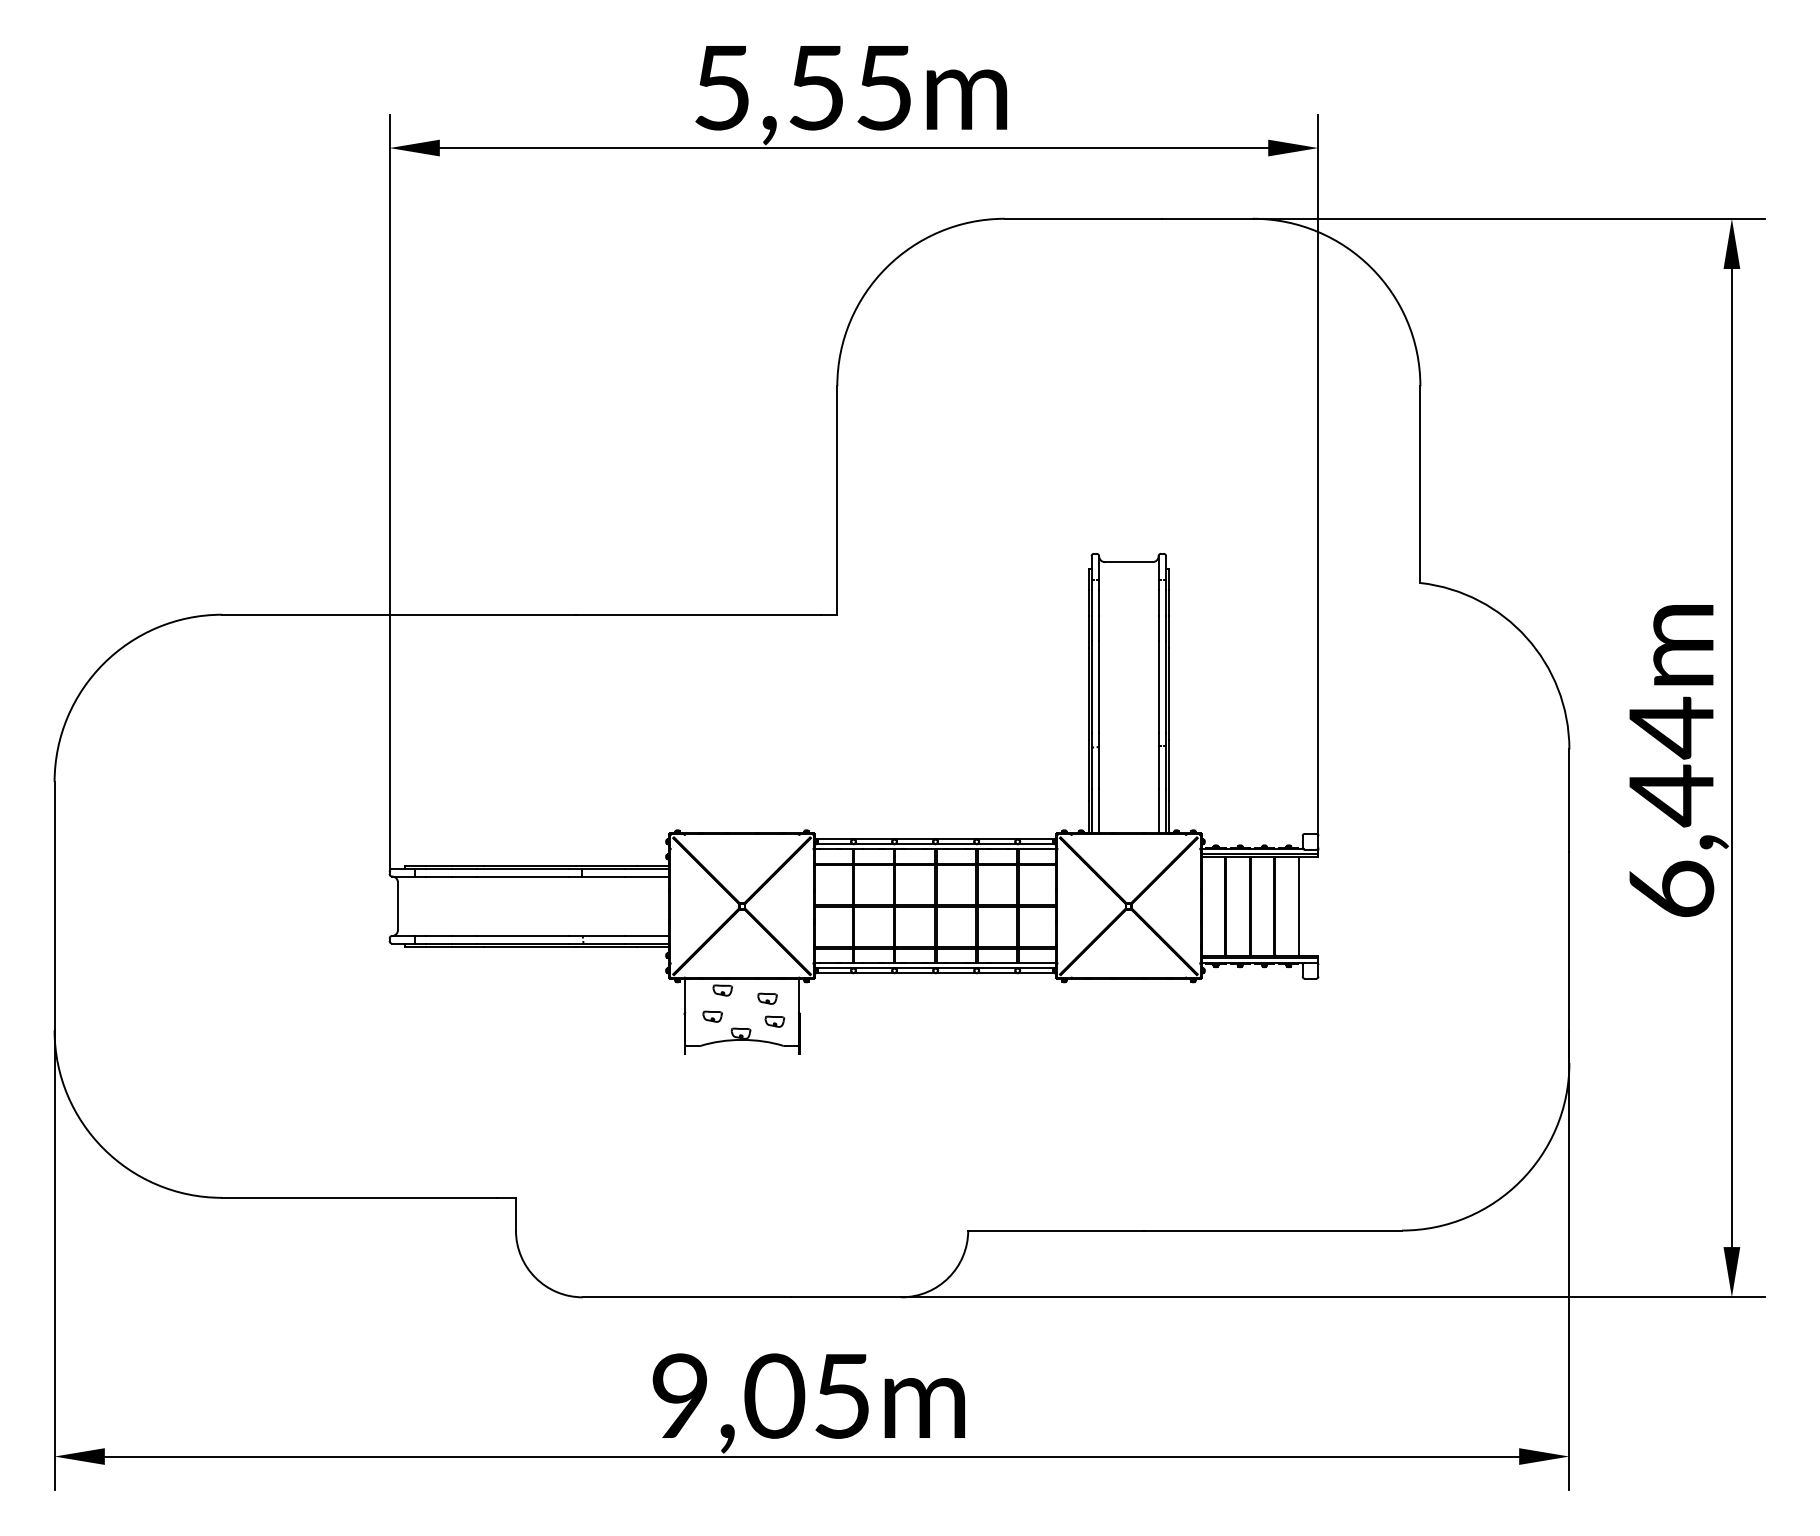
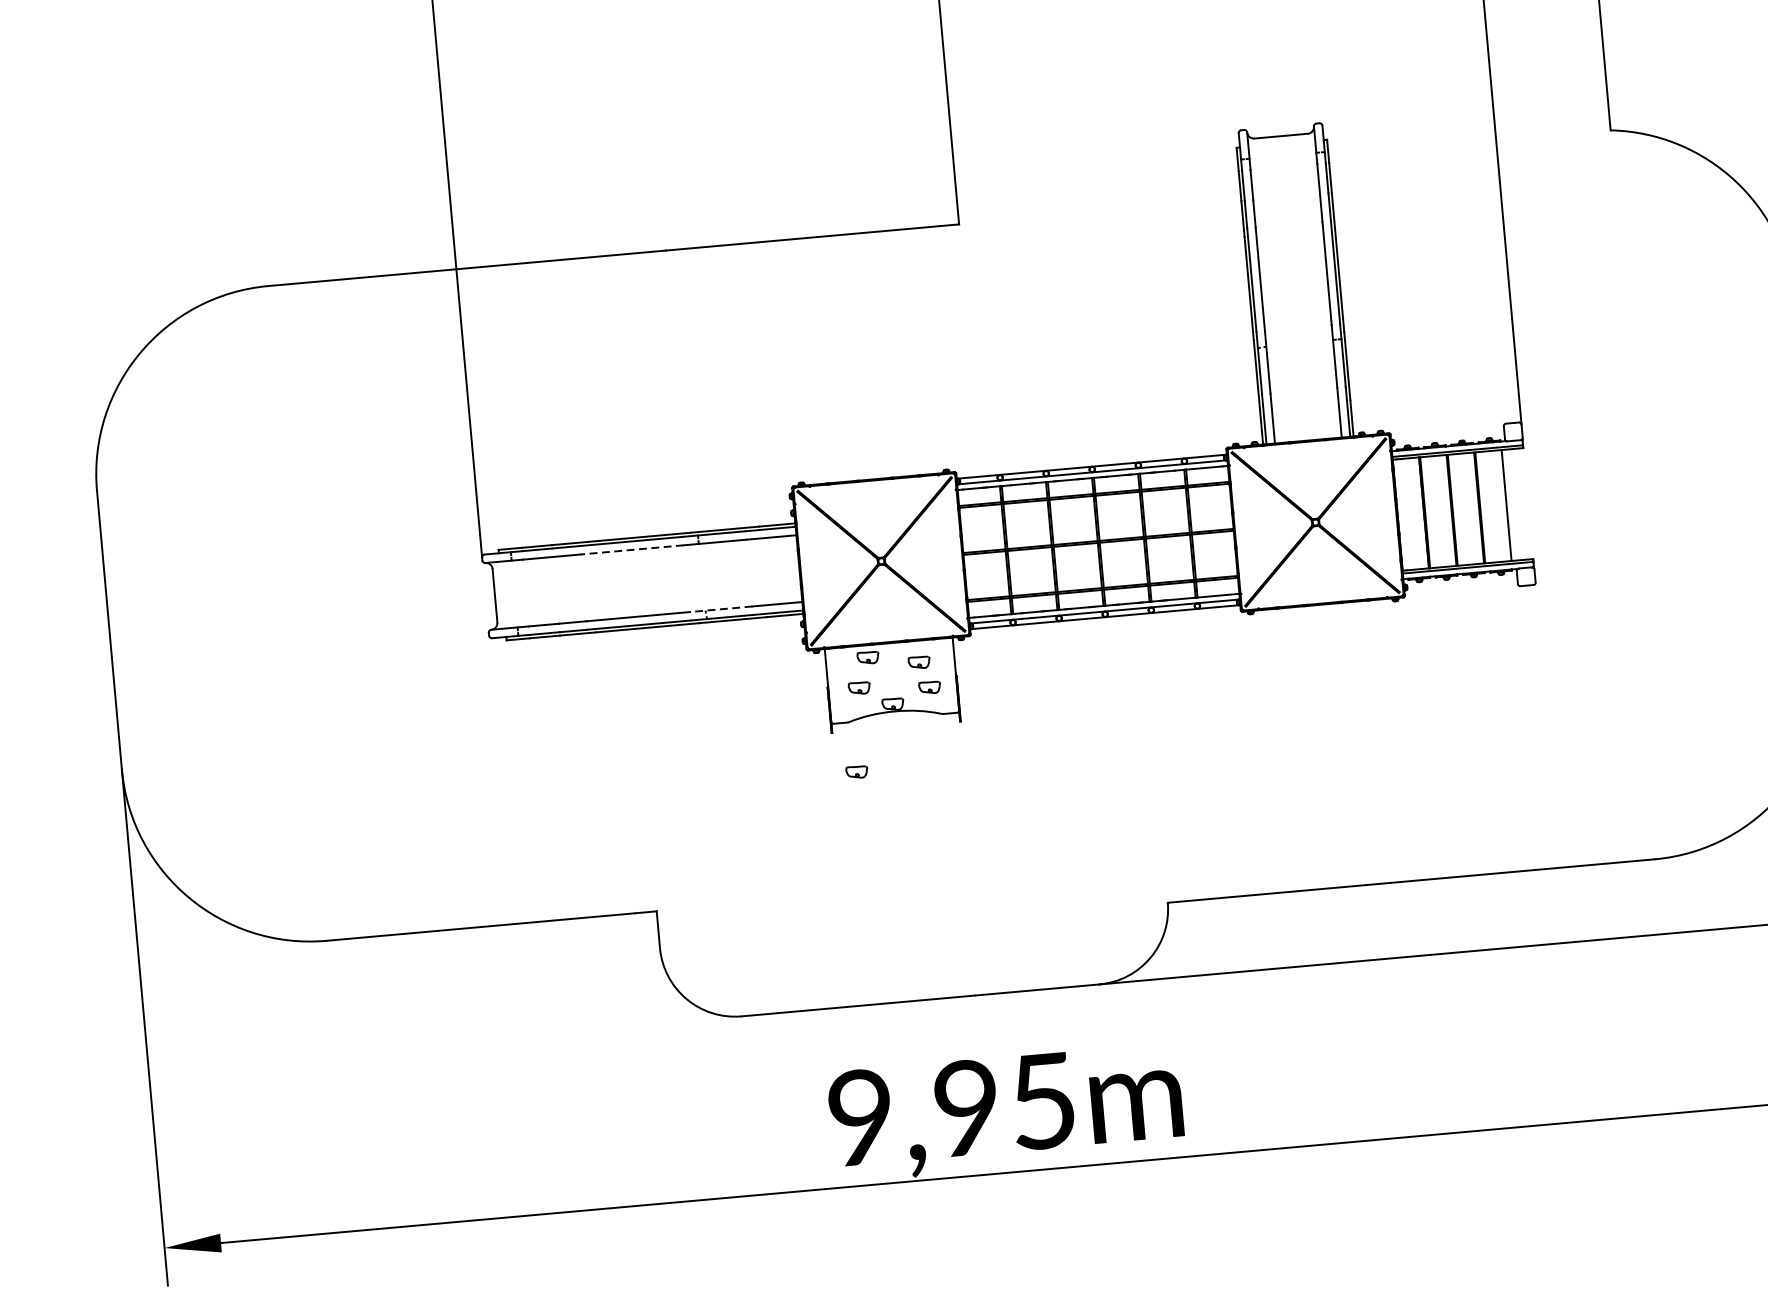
line: (522, 876) -> (631, 549), solid -> dashed
line: (596, 936) -> (720, 609), solid -> dashed
part: (703, 1090) -> (856, 772), added
text: (774, 1396) -> (966, 1108), 9,05m -> 9,95m

